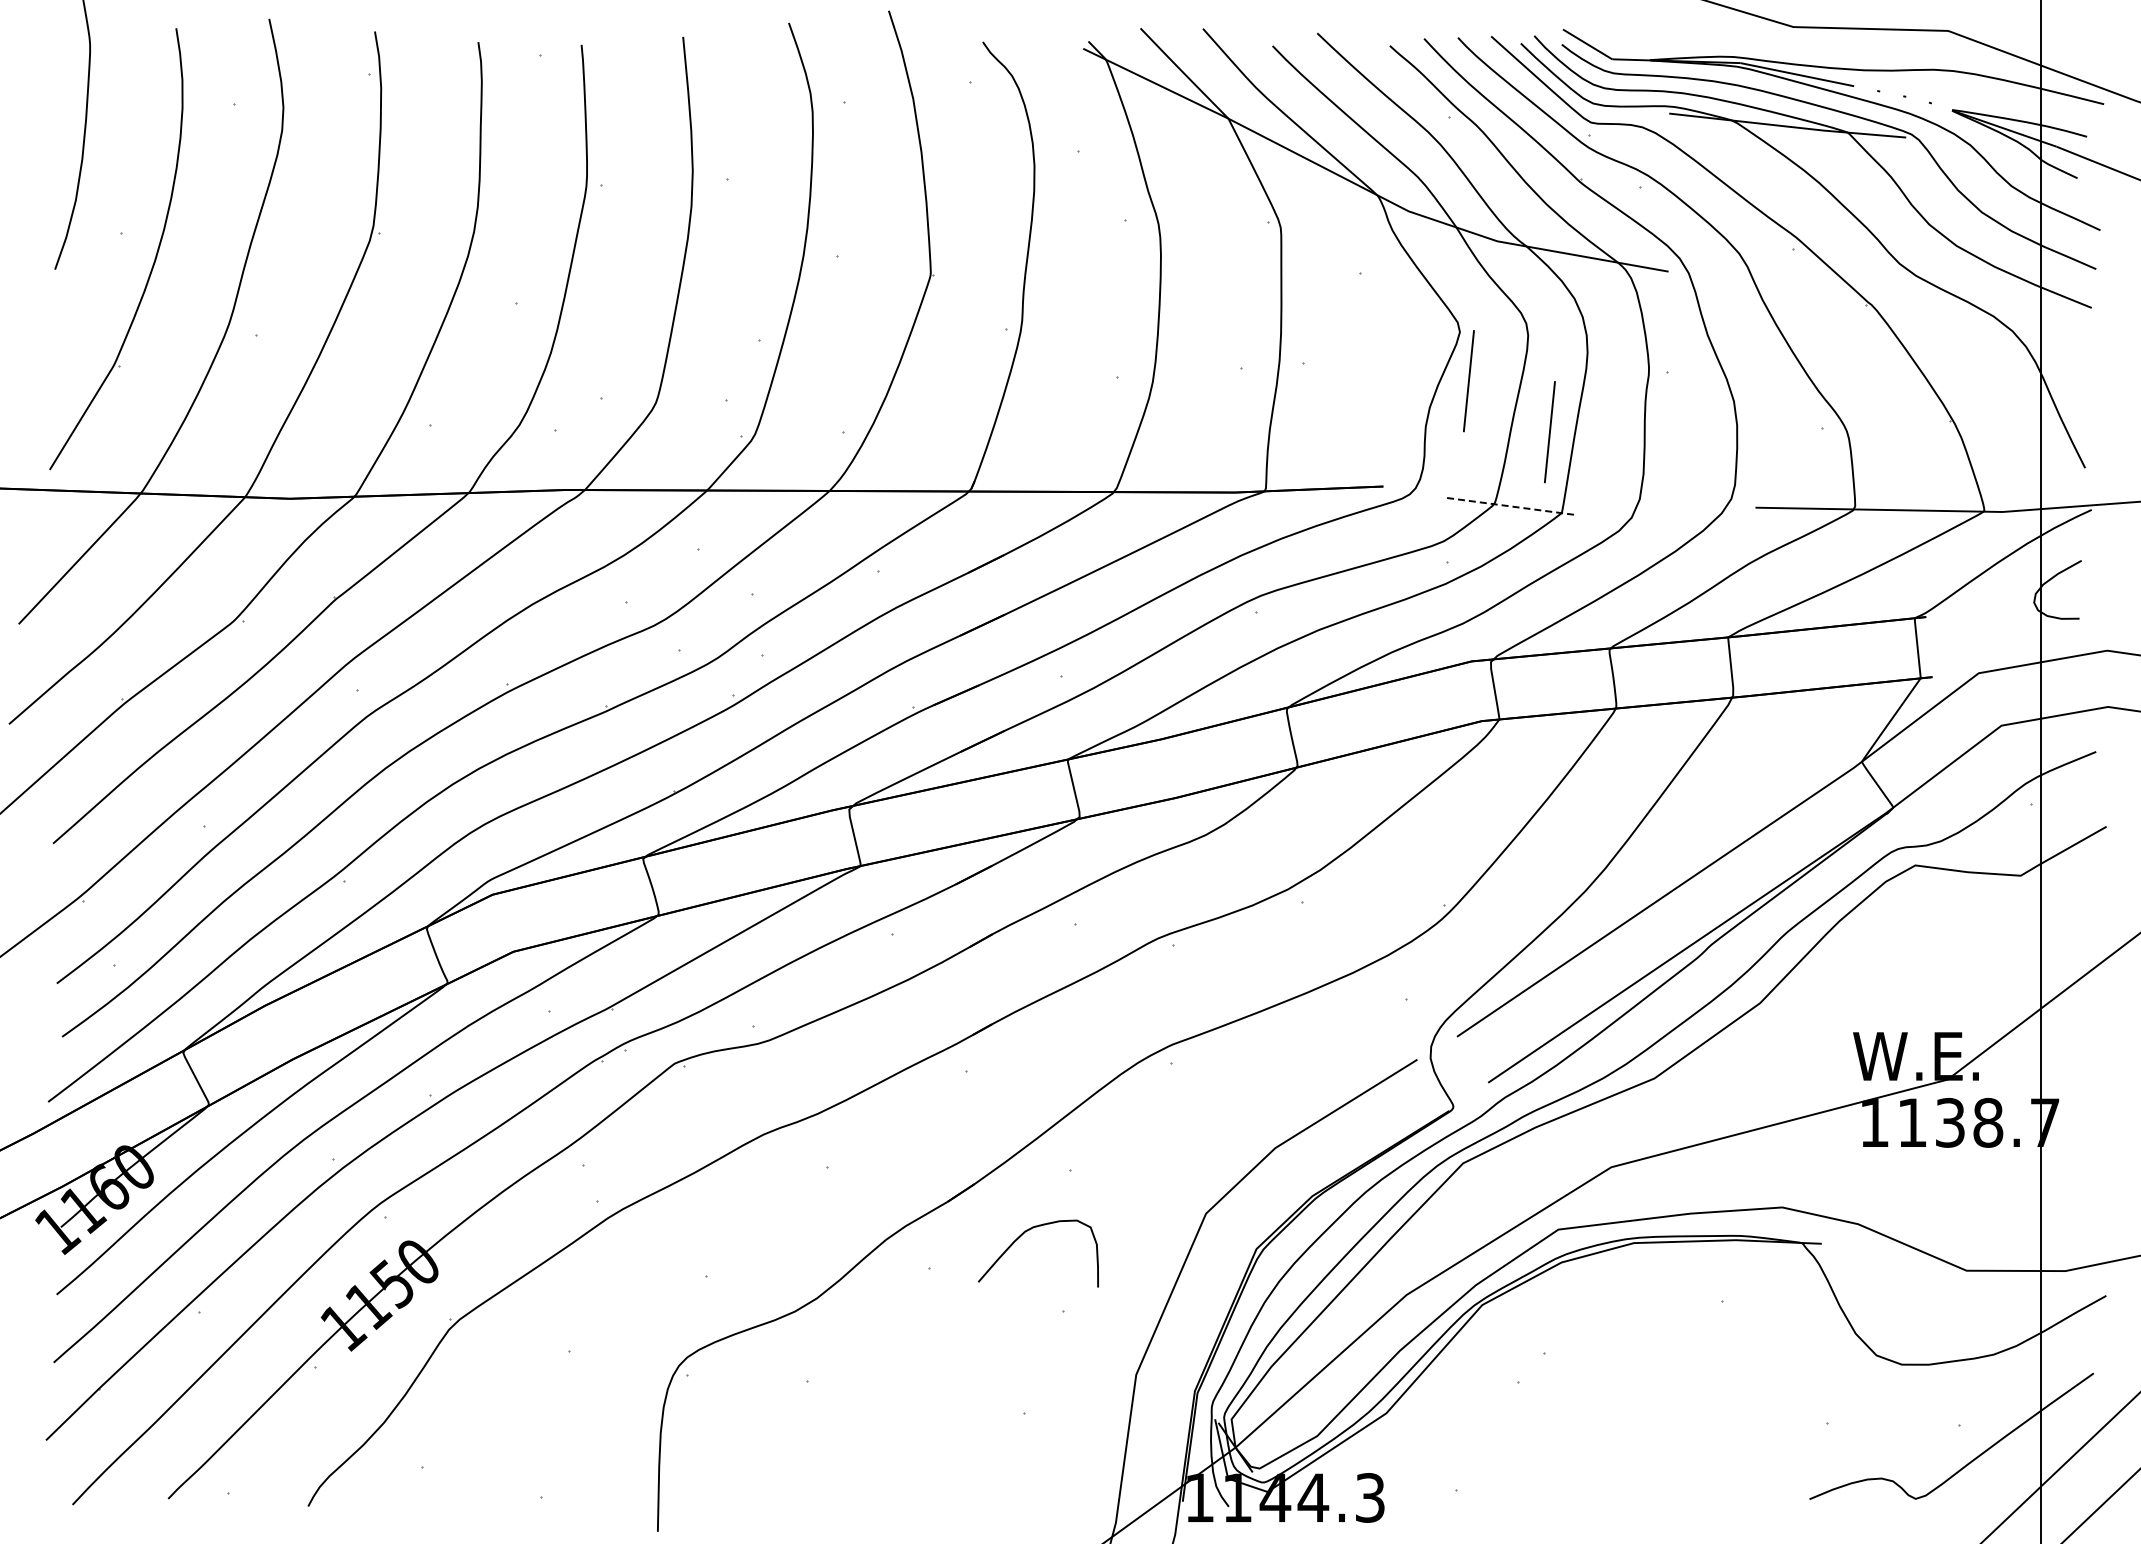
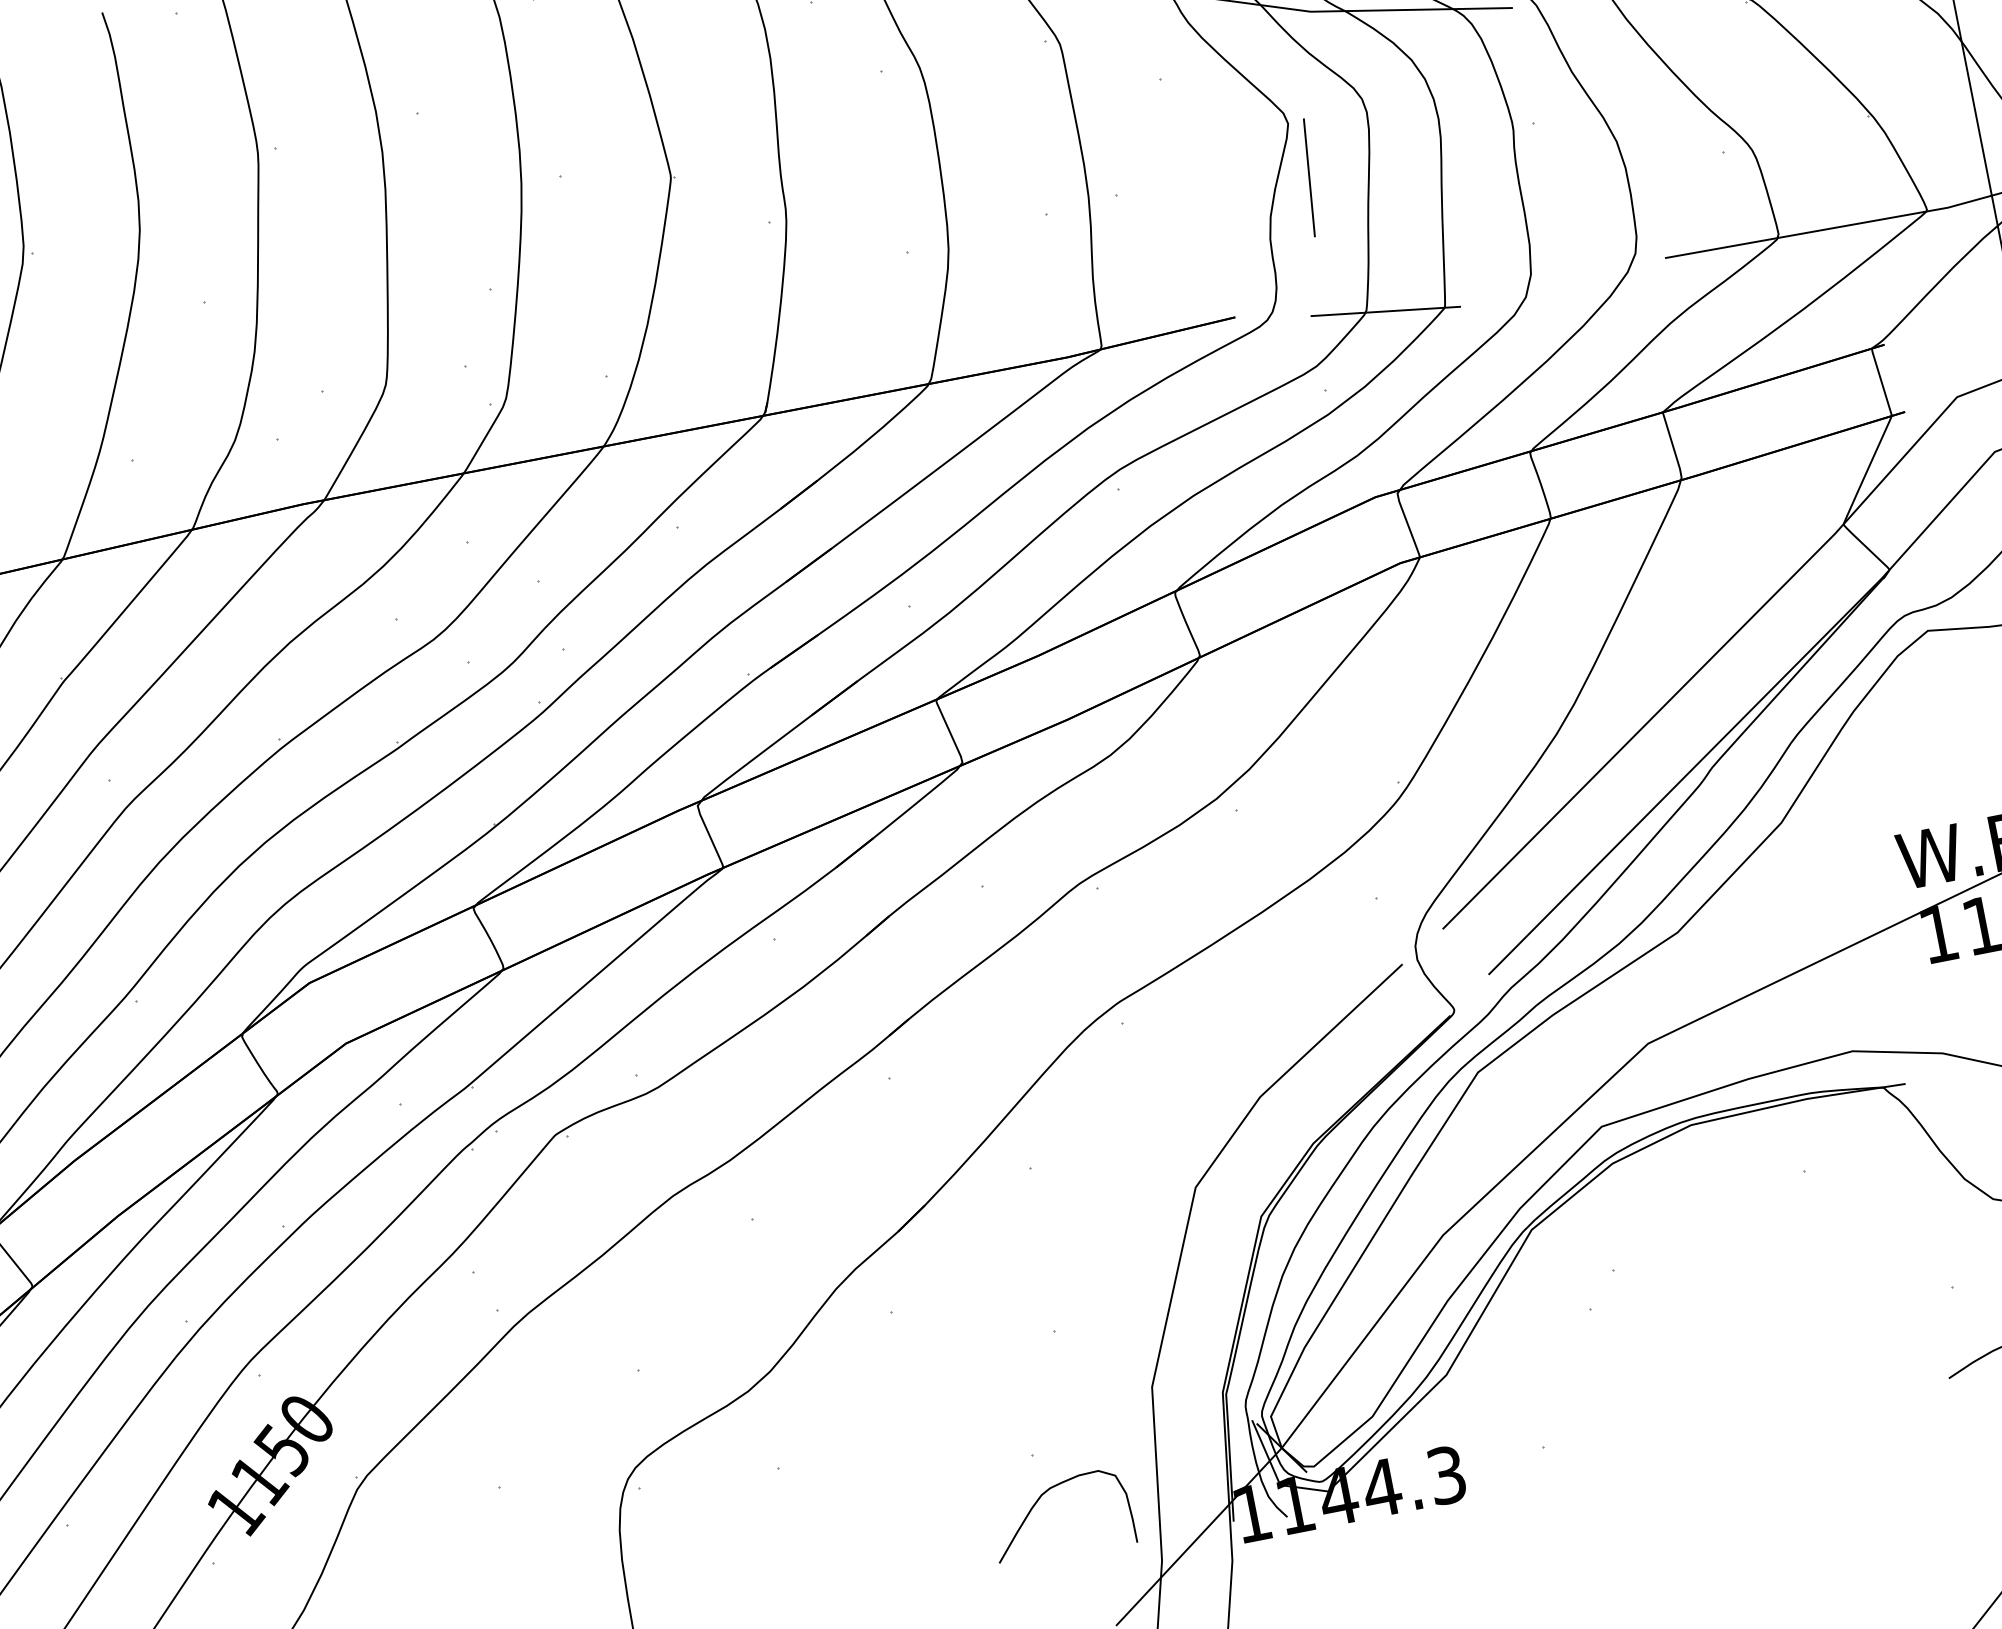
line: (1549, 432) -> (1412, 218), removed
line: (1511, 506) -> (1386, 311), dashed -> solid
curve: (1021, 1236) -> (1038, 1501), moved

